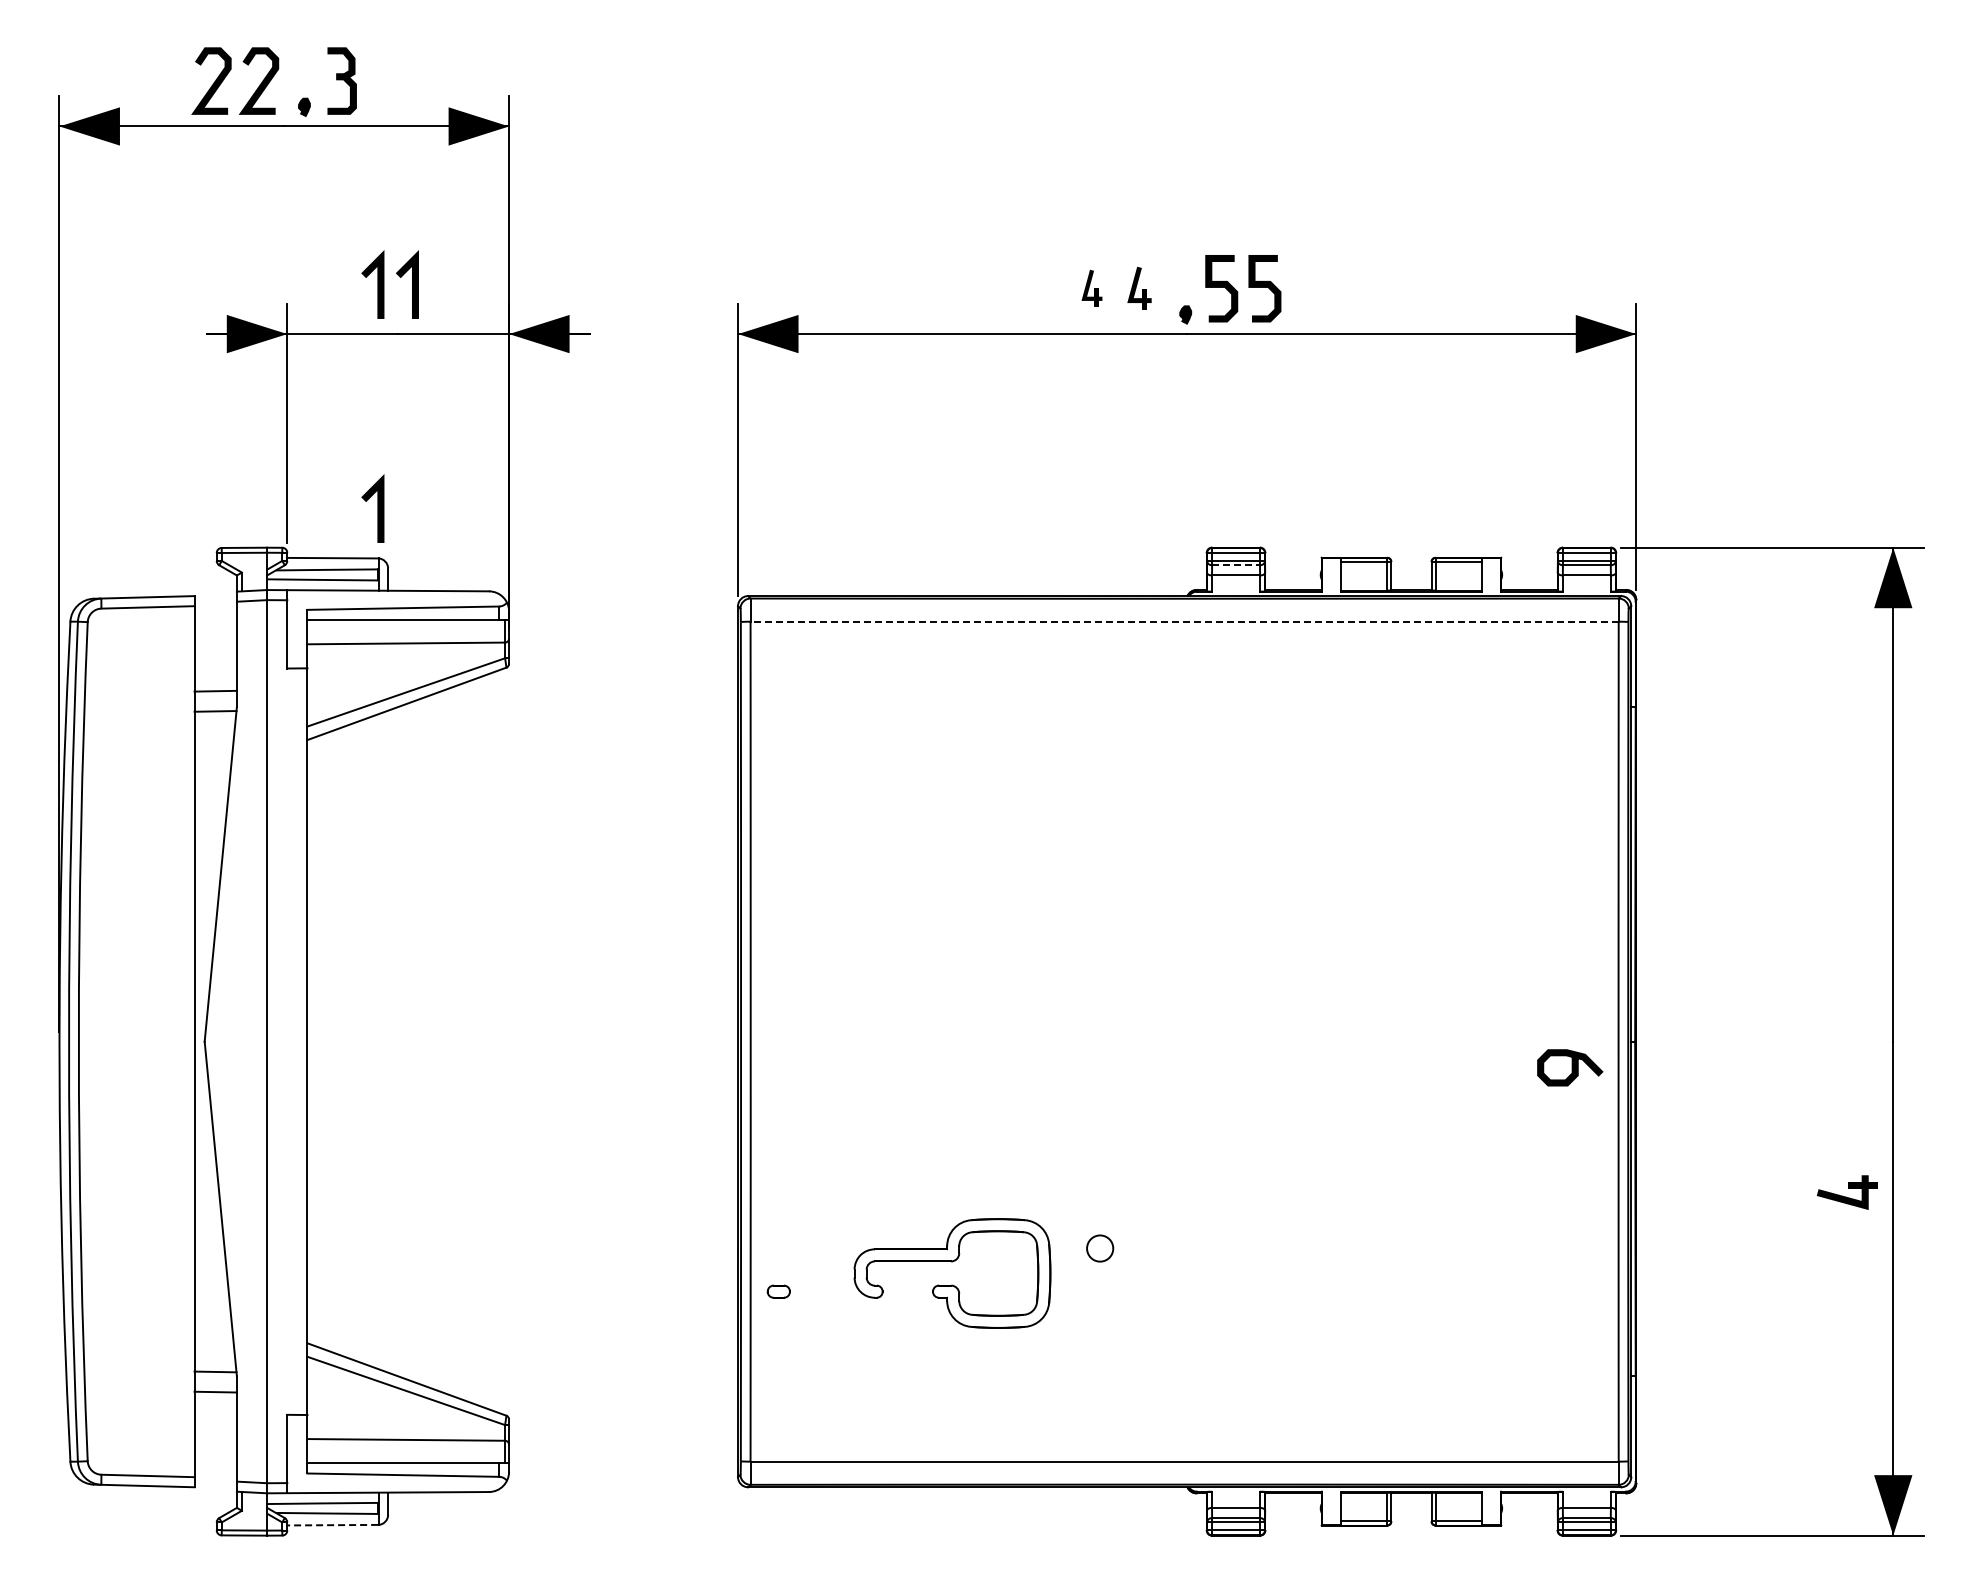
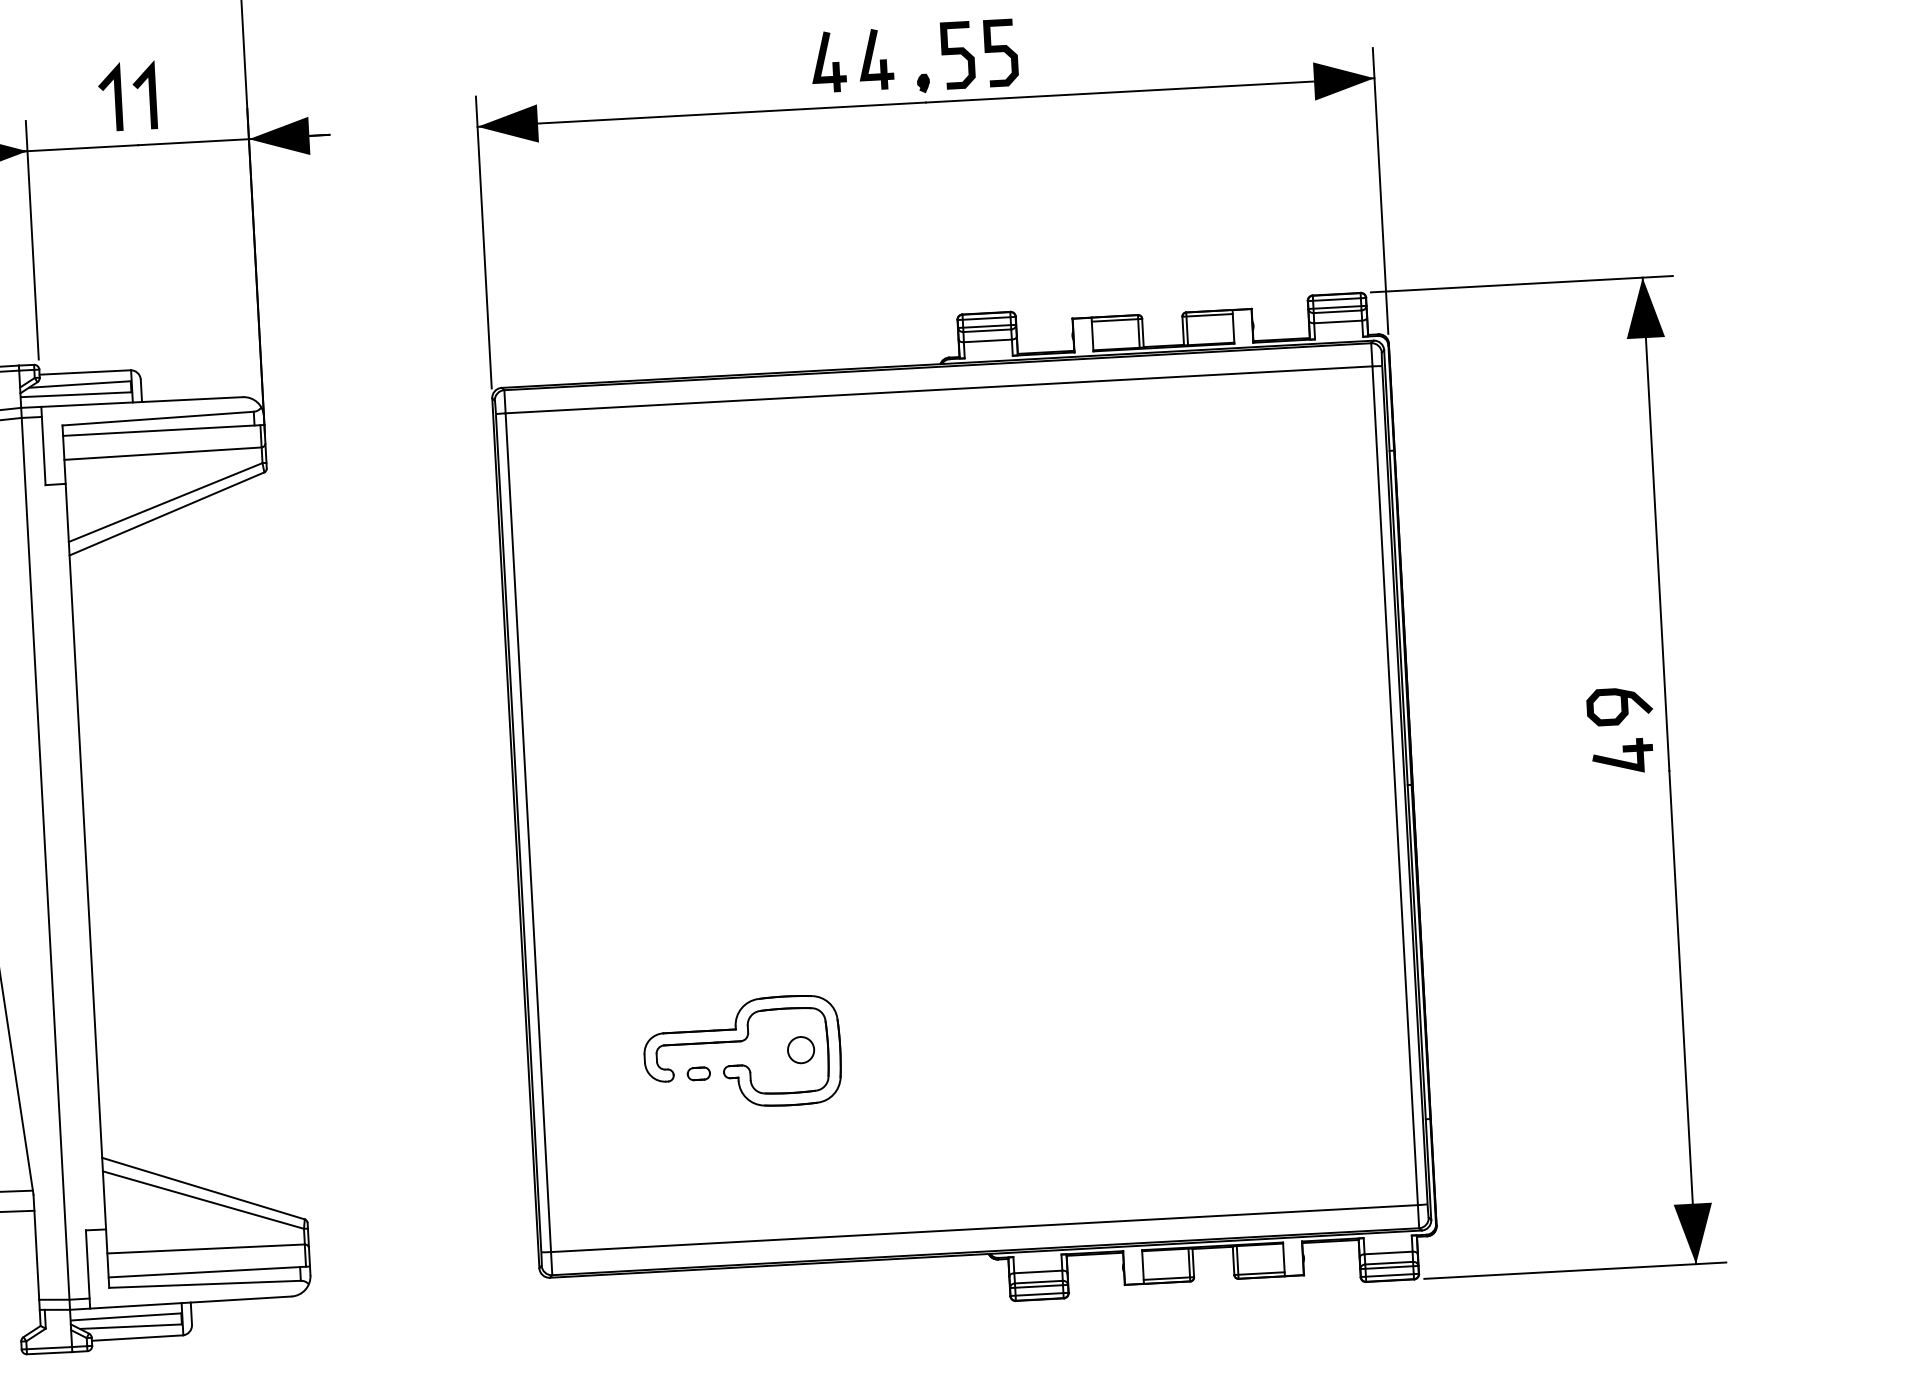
part: (1091, 287) -> (827, 61), size x1.67
part: (1139, 287) -> (875, 58), size x1.43
line: (377, 508) -> (126, 320), removed
line: (1236, 565) -> (987, 330), dashed -> solid
line: (1184, 621) -> (938, 389), dashed -> solid
curve: (1571, 1067) -> (1621, 706), moved
part: (1846, 1192) -> (1621, 756), moved
circle: (1100, 1248) -> (801, 1050), moved
part: (778, 1291) -> (698, 1073), moved
line: (332, 1525) -> (137, 1338), dashed -> solid

